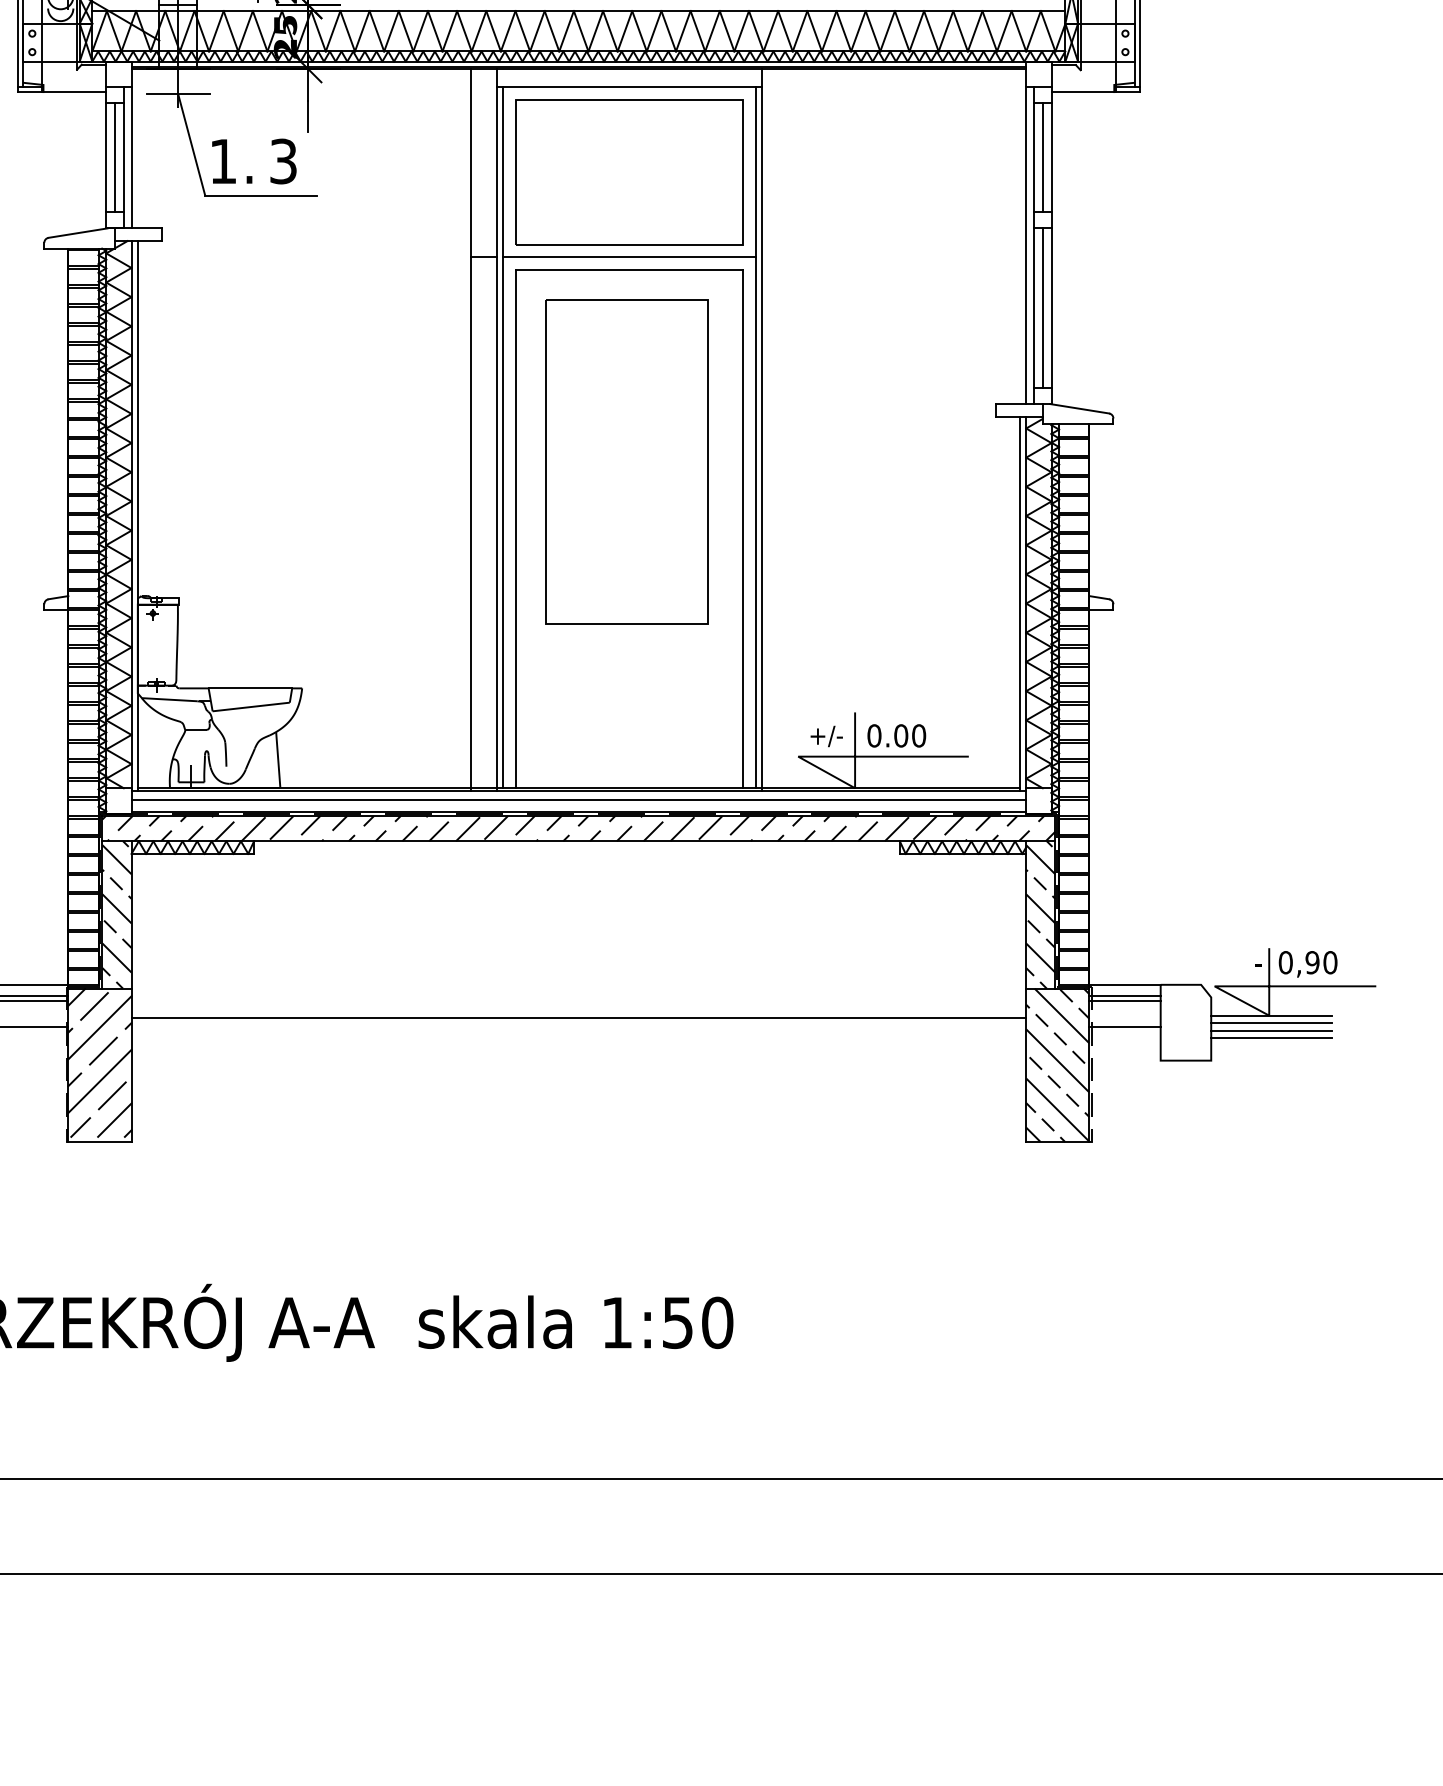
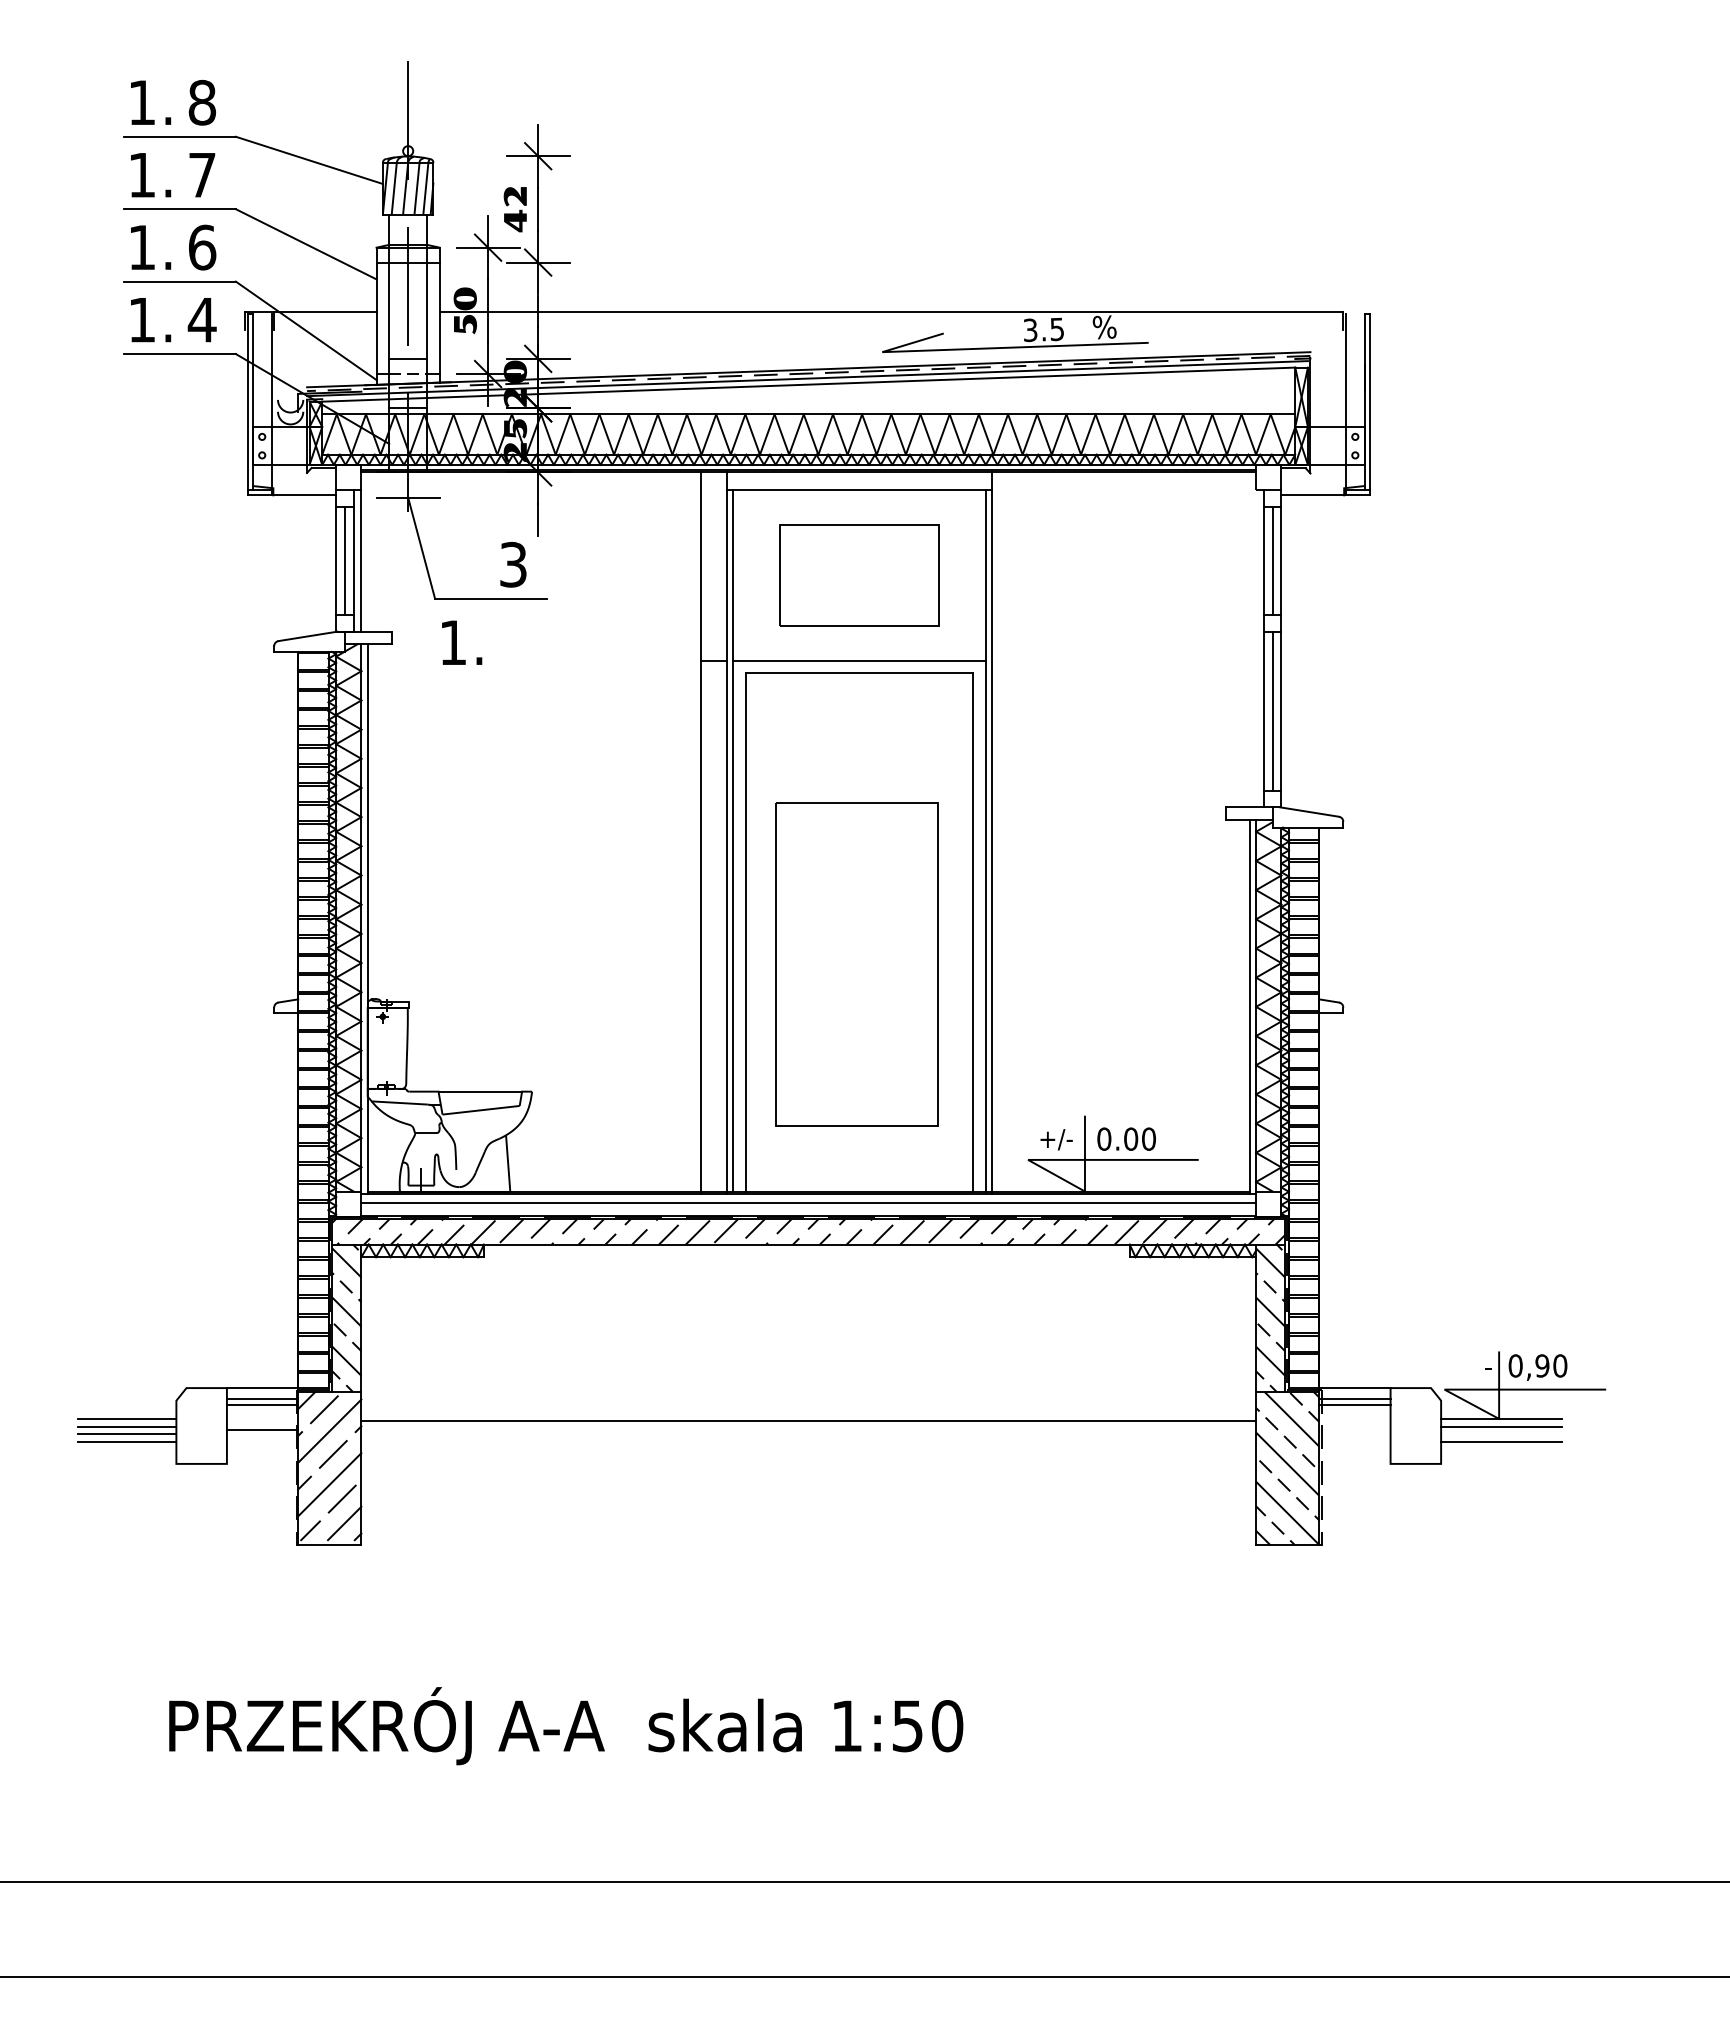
text: (232, 161) -> (462, 642), moved
part: (629, 172) -> (859, 575), size x0.7
line: (1026, 245) -> (1256, 648), removed
part: (626, 462) -> (856, 964), moved
line: (1124, 1026) -> (1354, 1429), removed
line: (1271, 1031) -> (1501, 1434), removed

